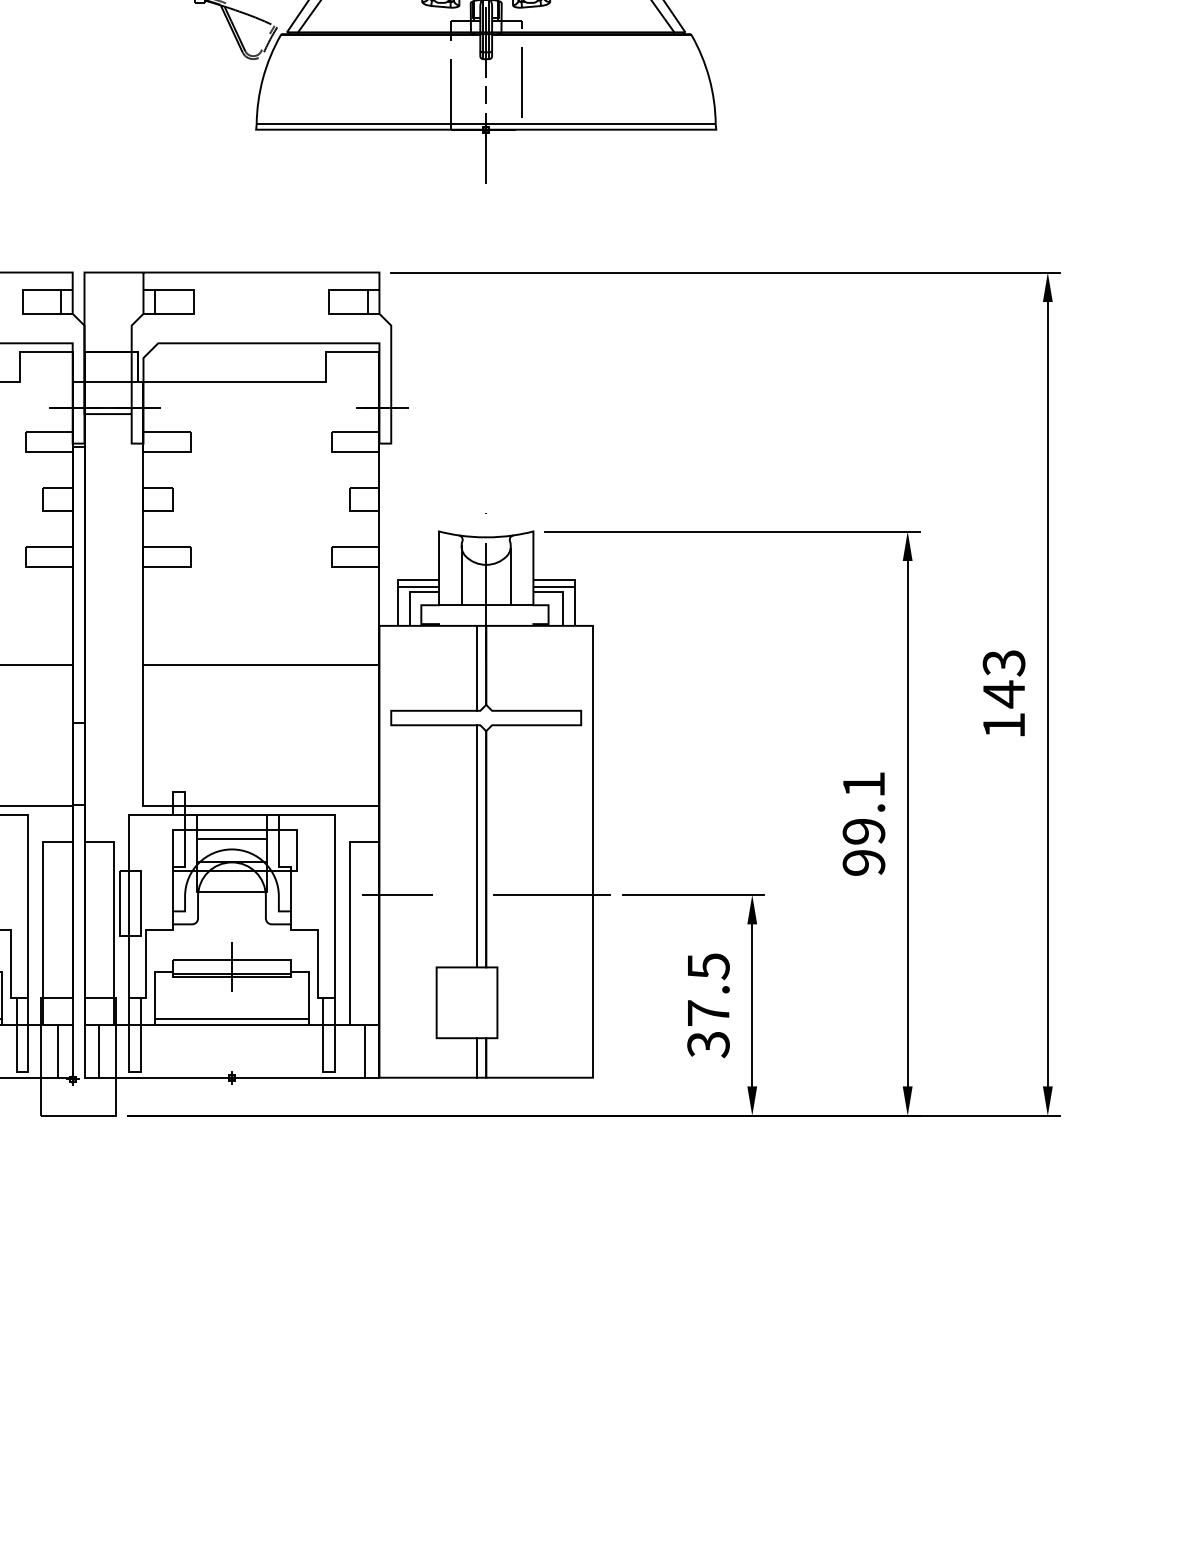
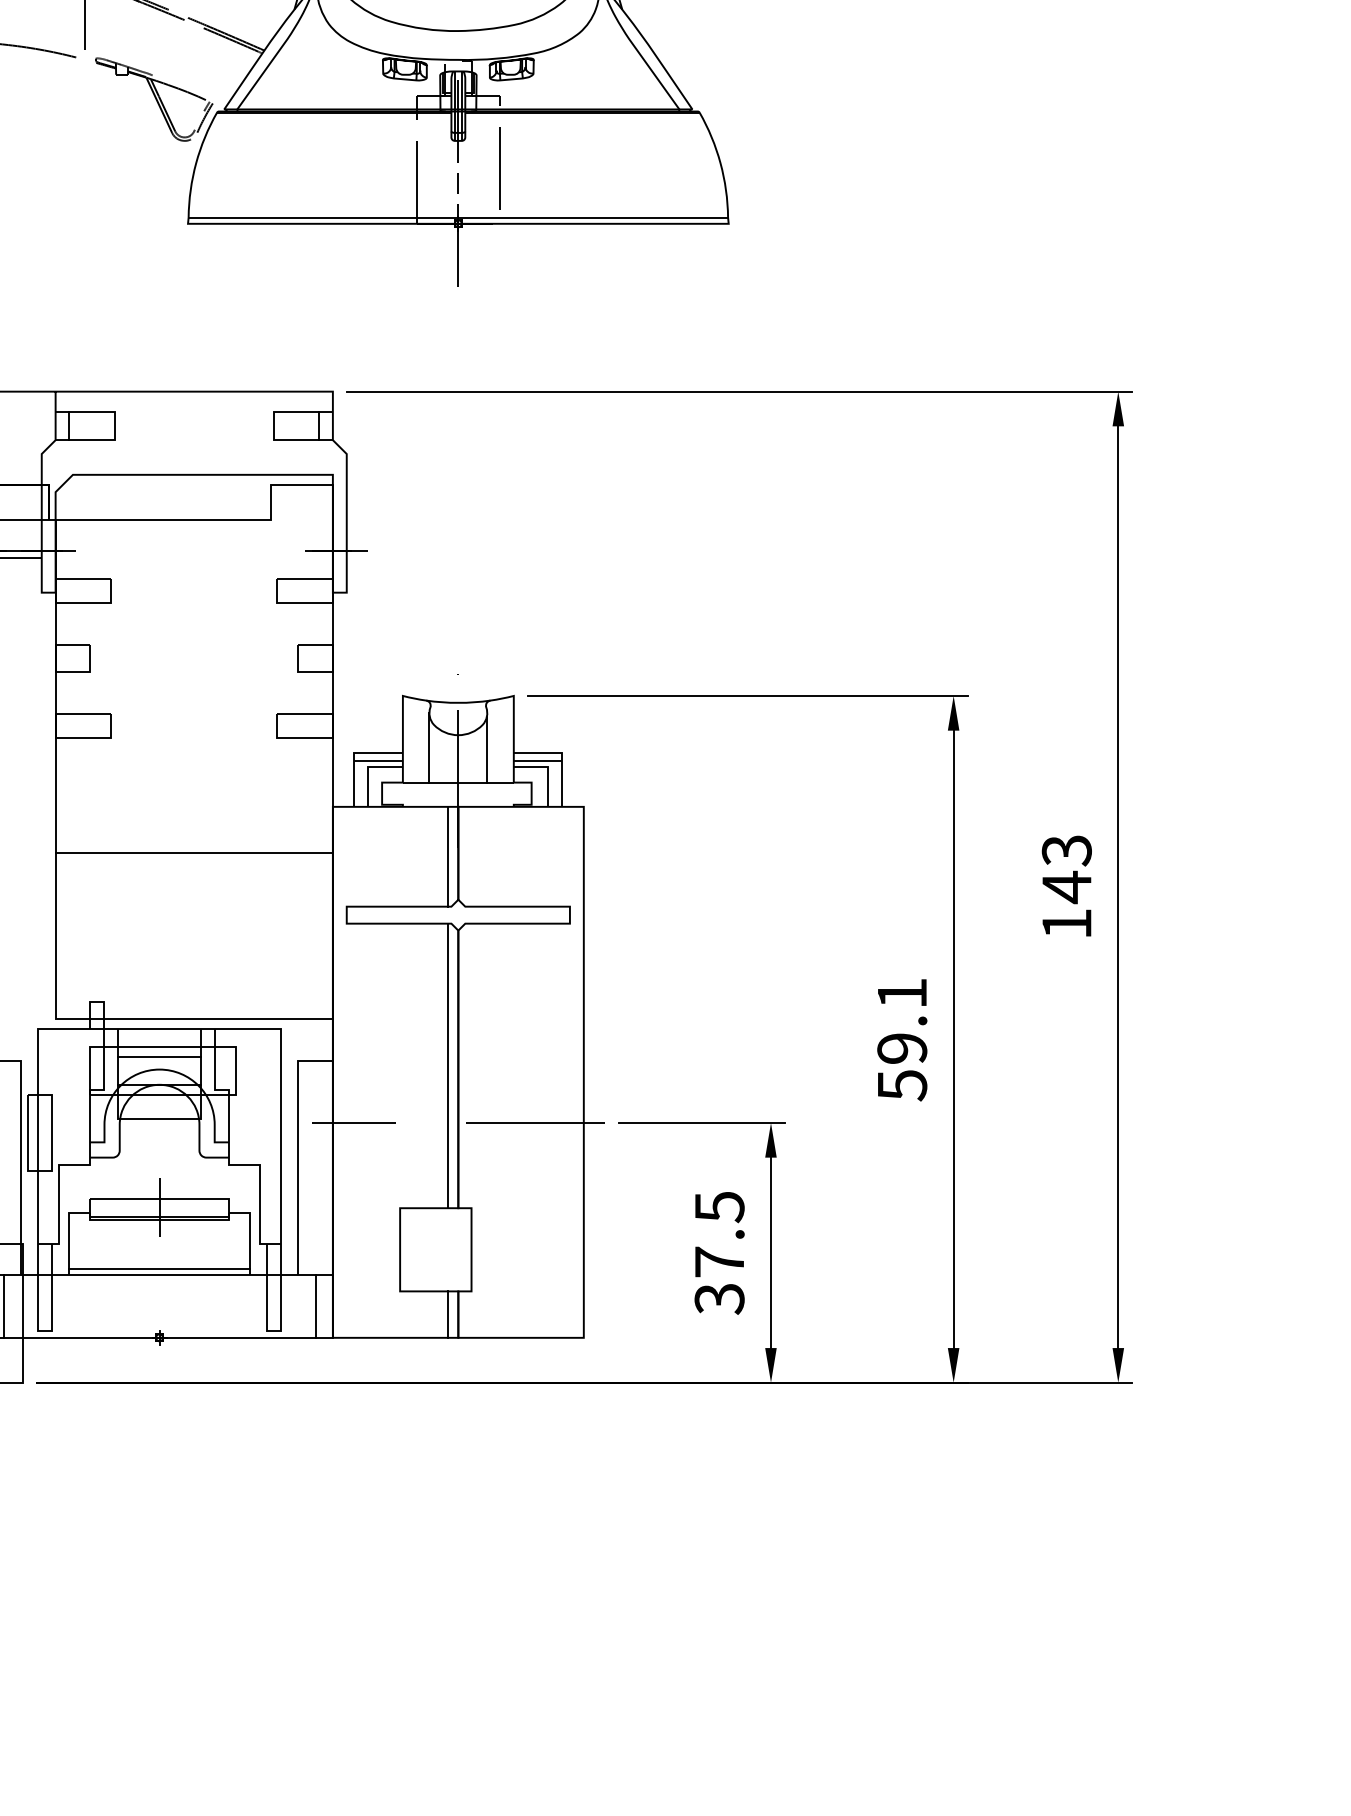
text: (863, 863) -> (901, 1086), 99.1 -> 59.1

